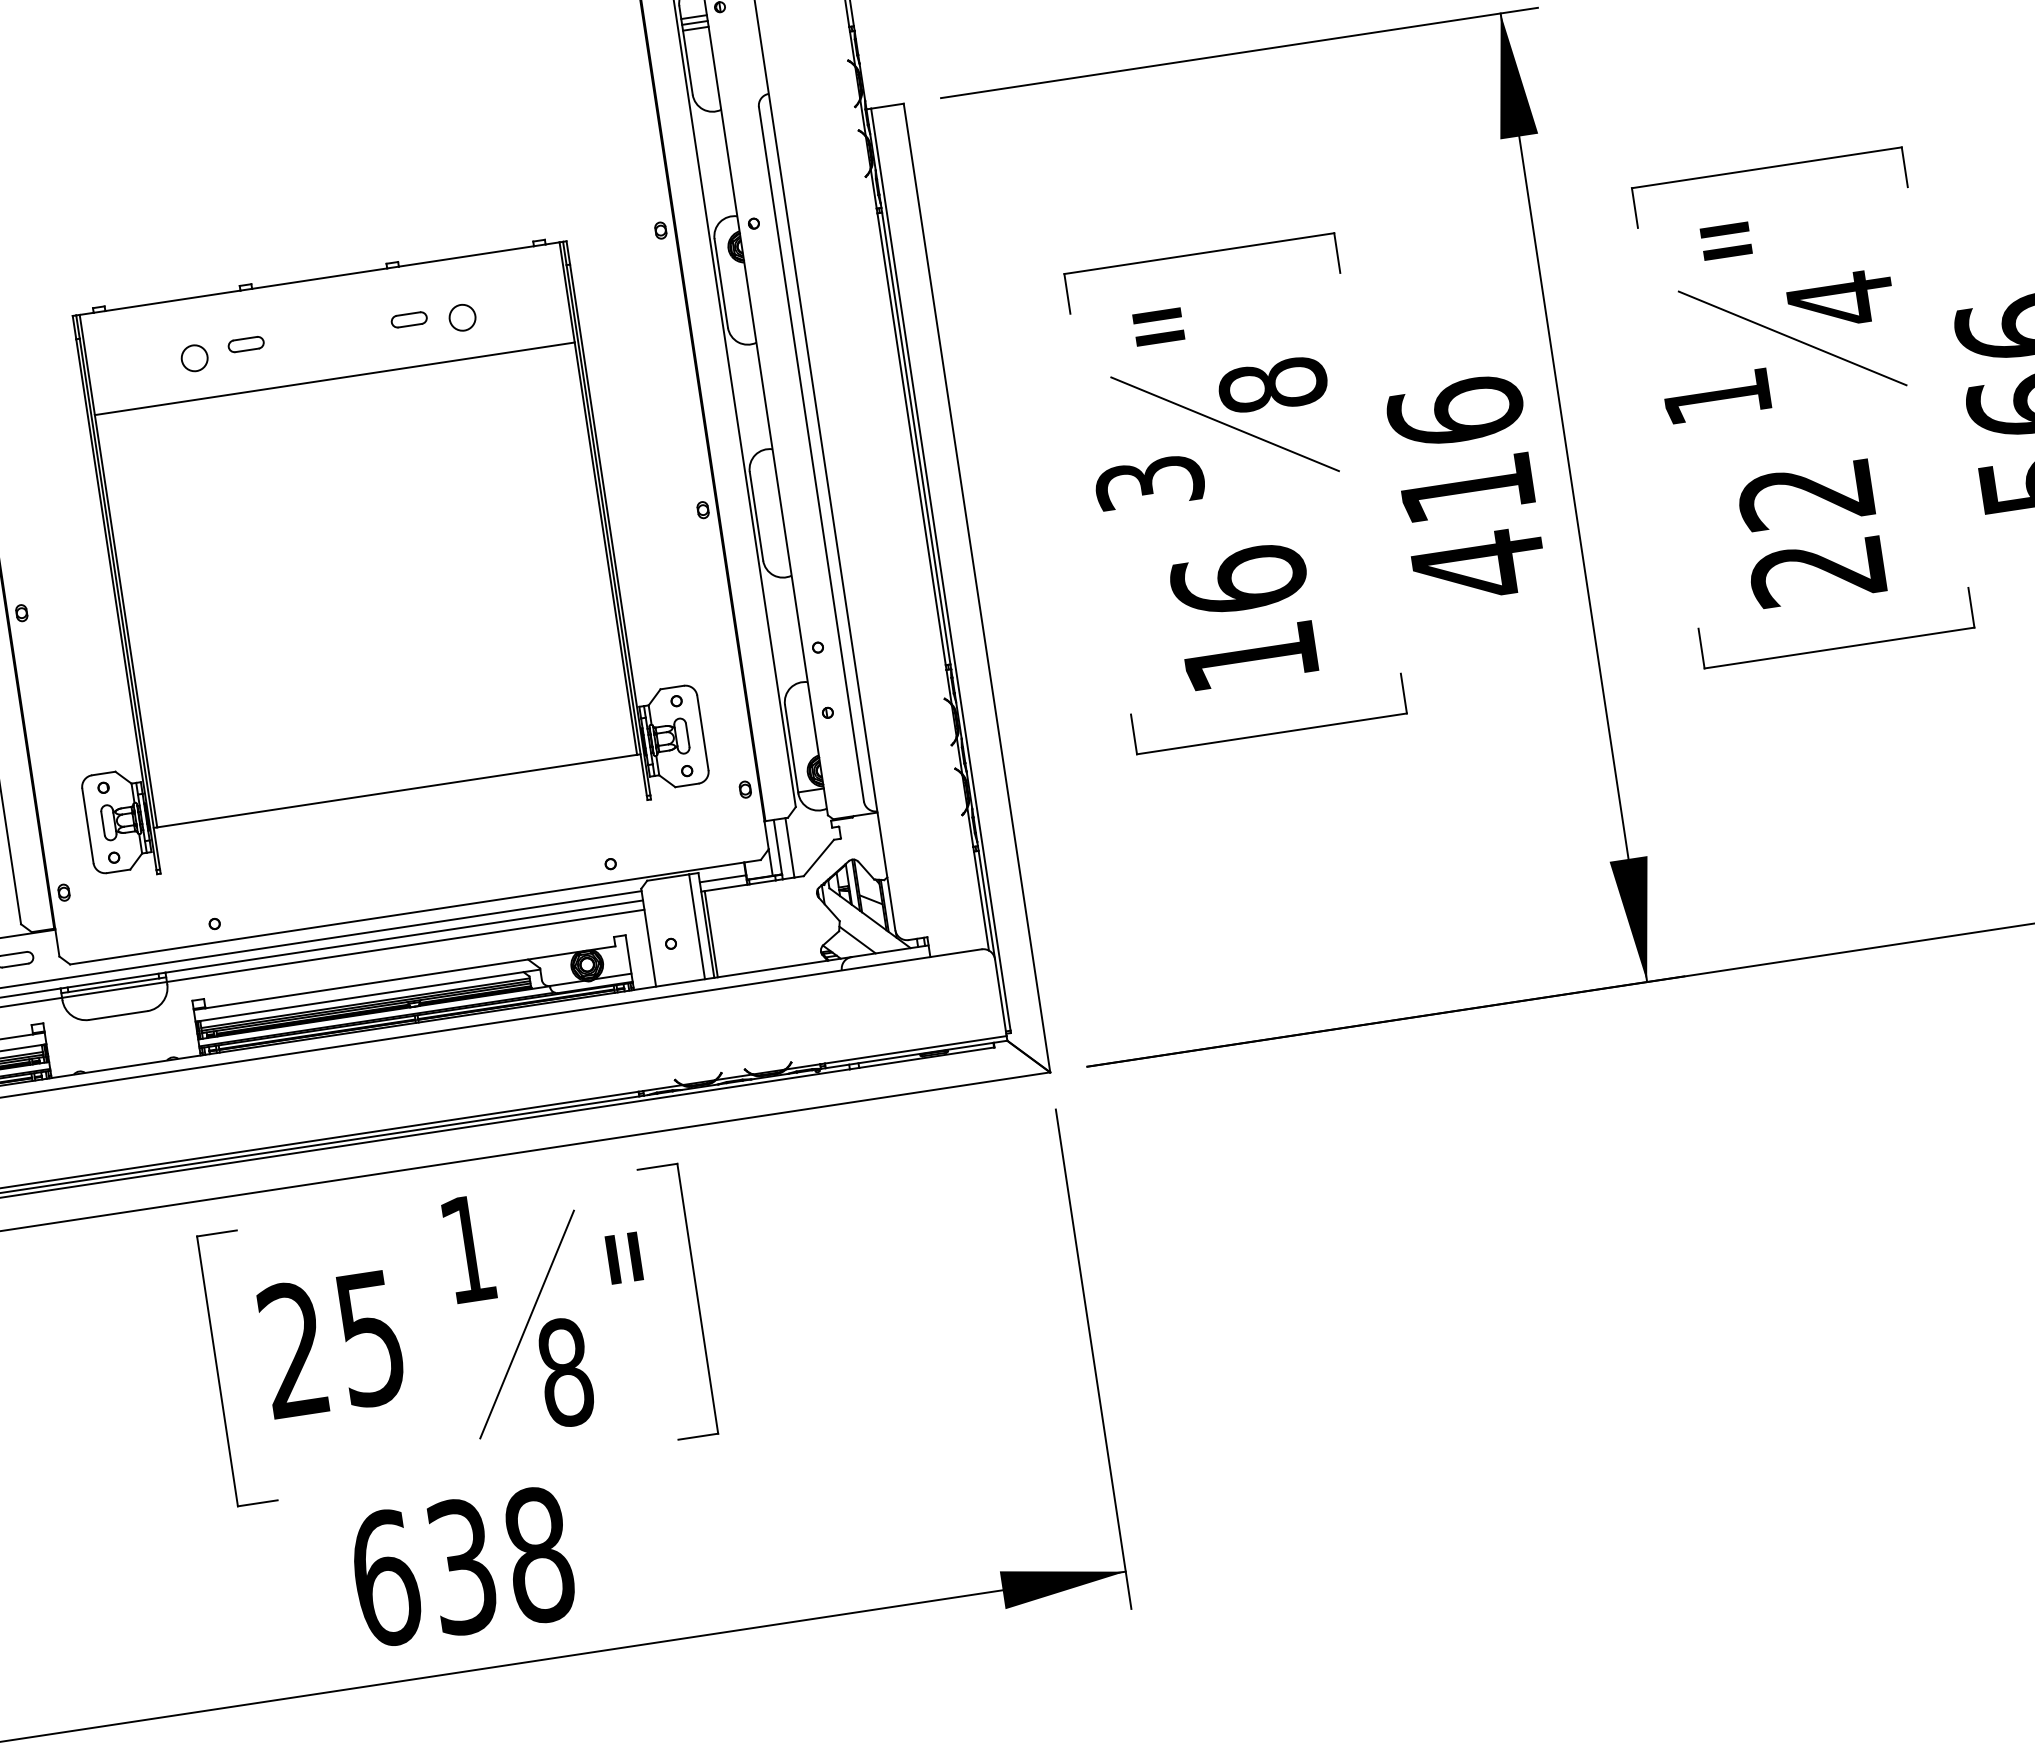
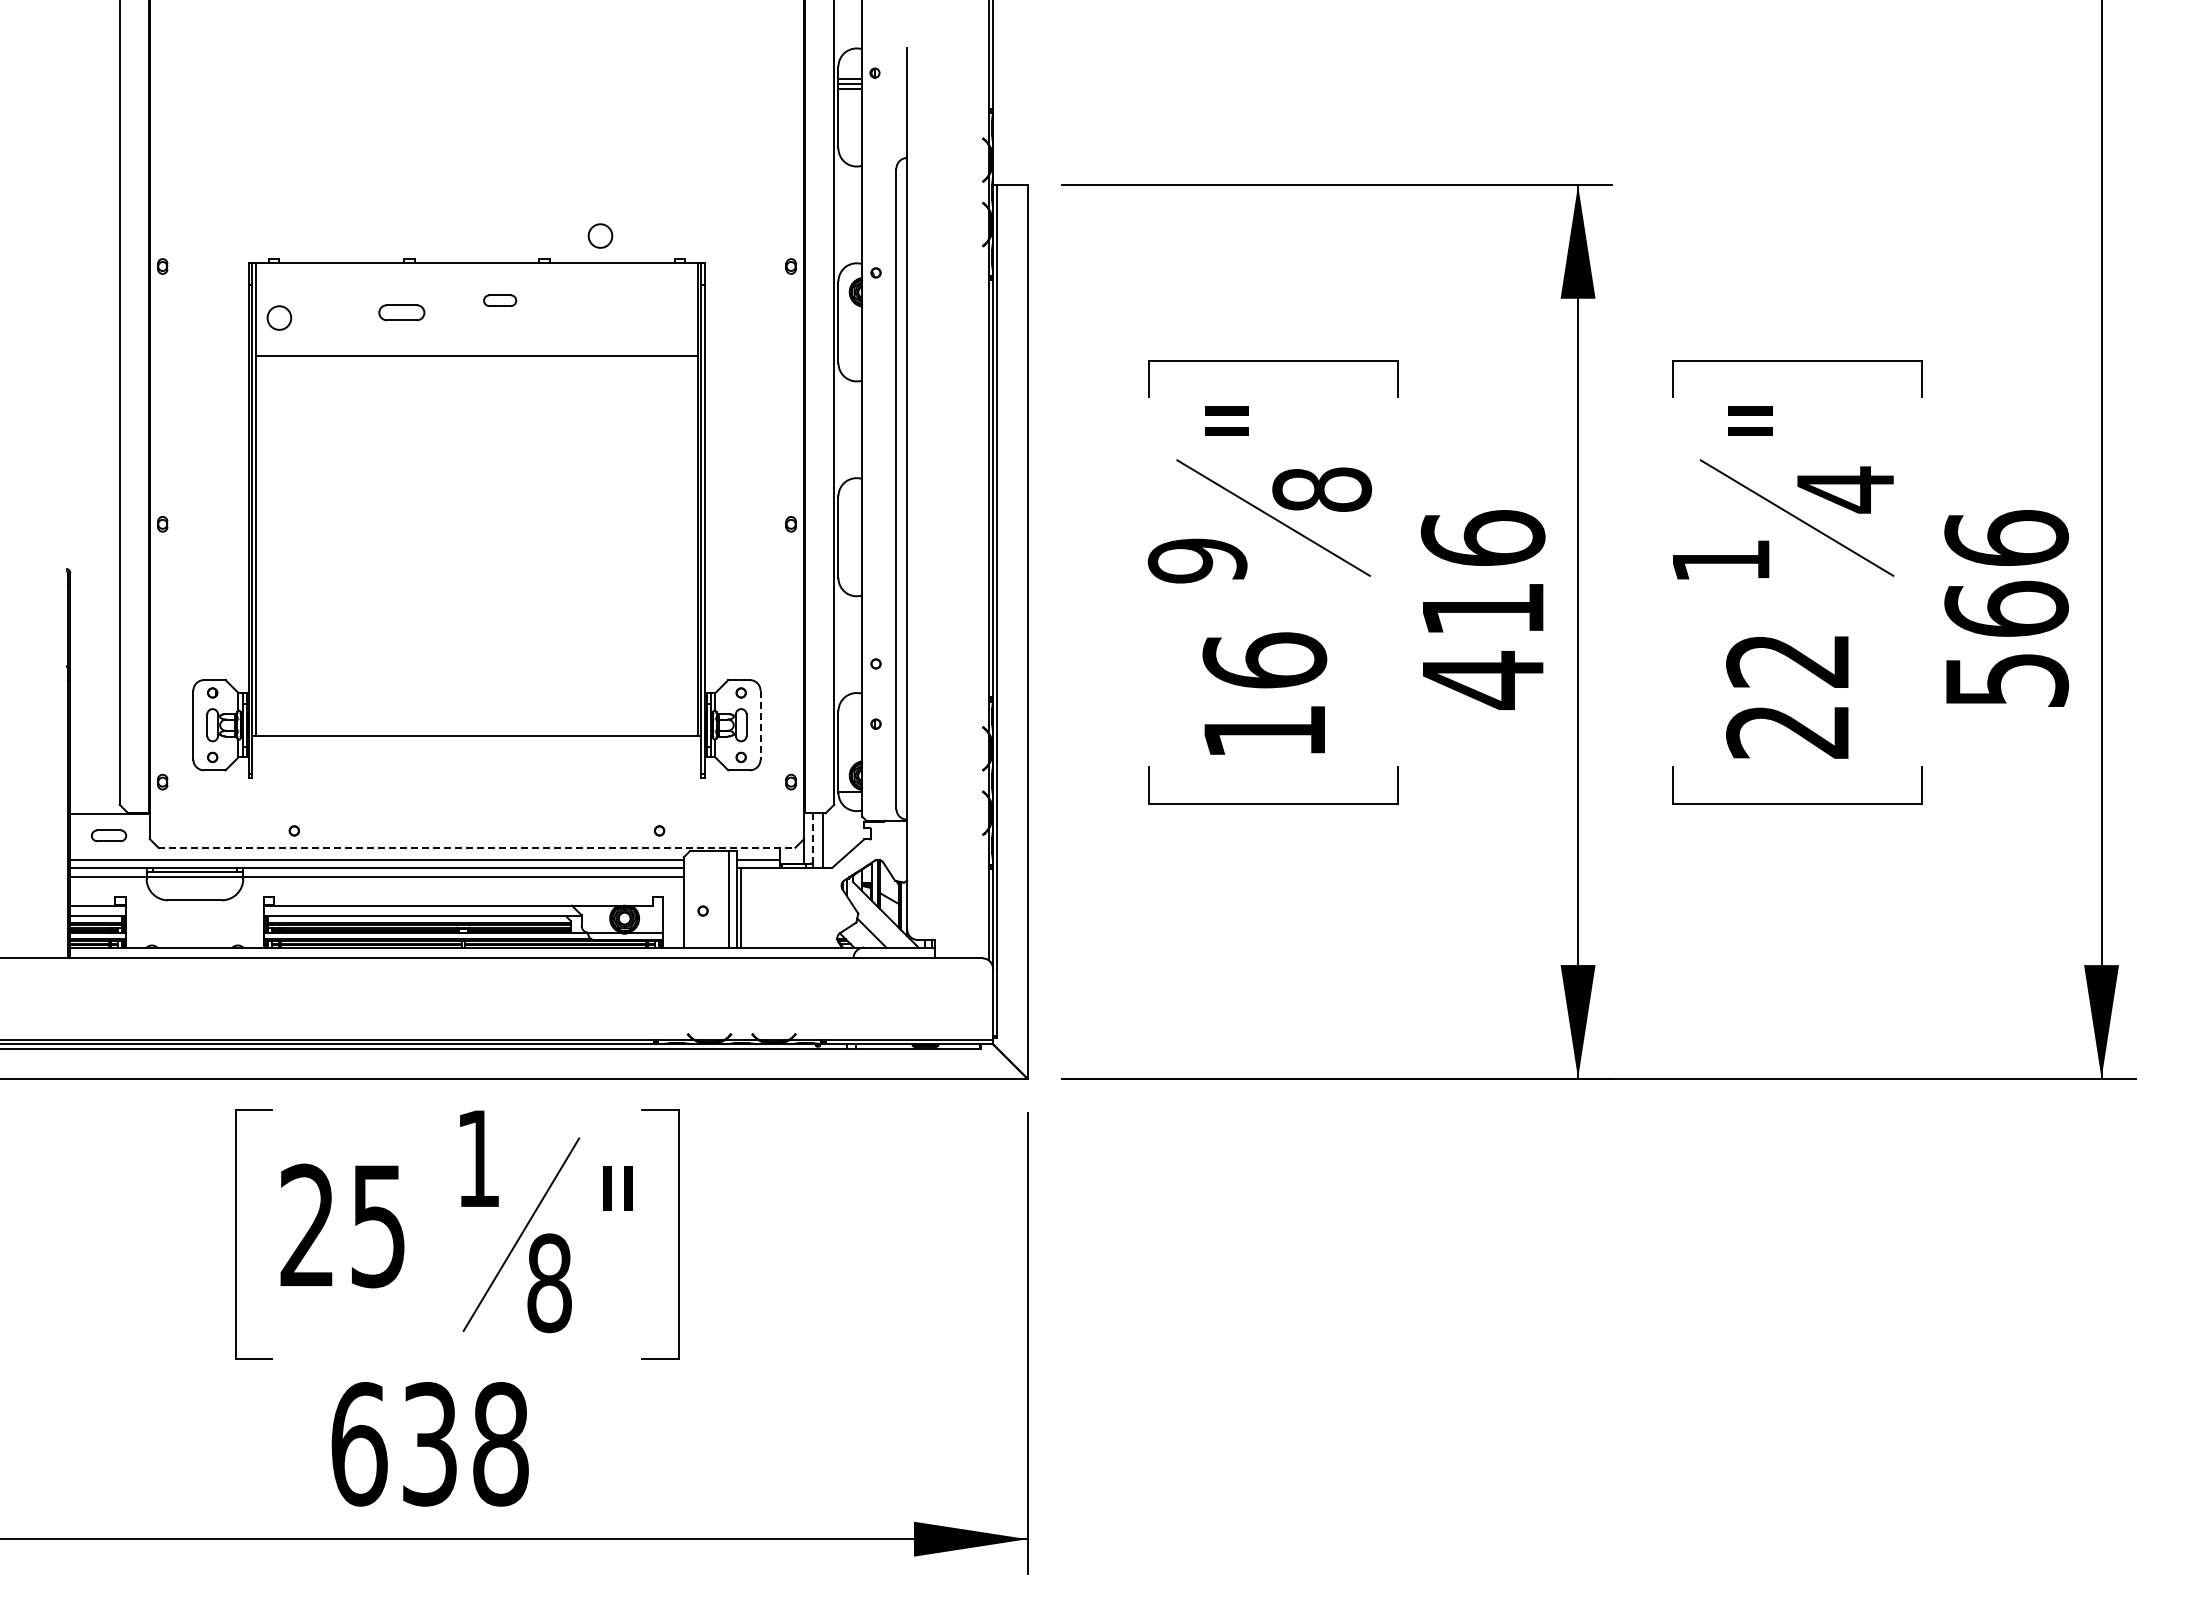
circle: (462, 317) -> (600, 235), moved
part: (409, 319) -> (500, 300), moved
part: (245, 344) -> (401, 312), size x1.4
circle: (194, 357) -> (279, 317), moved
text: (1149, 482) -> (1197, 560), 3 -> 9
line: (702, 733) -> (760, 725), solid -> dashed
line: (777, 847) -> (812, 838), solid -> dashed
line: (414, 912) -> (476, 847), solid -> dashed

